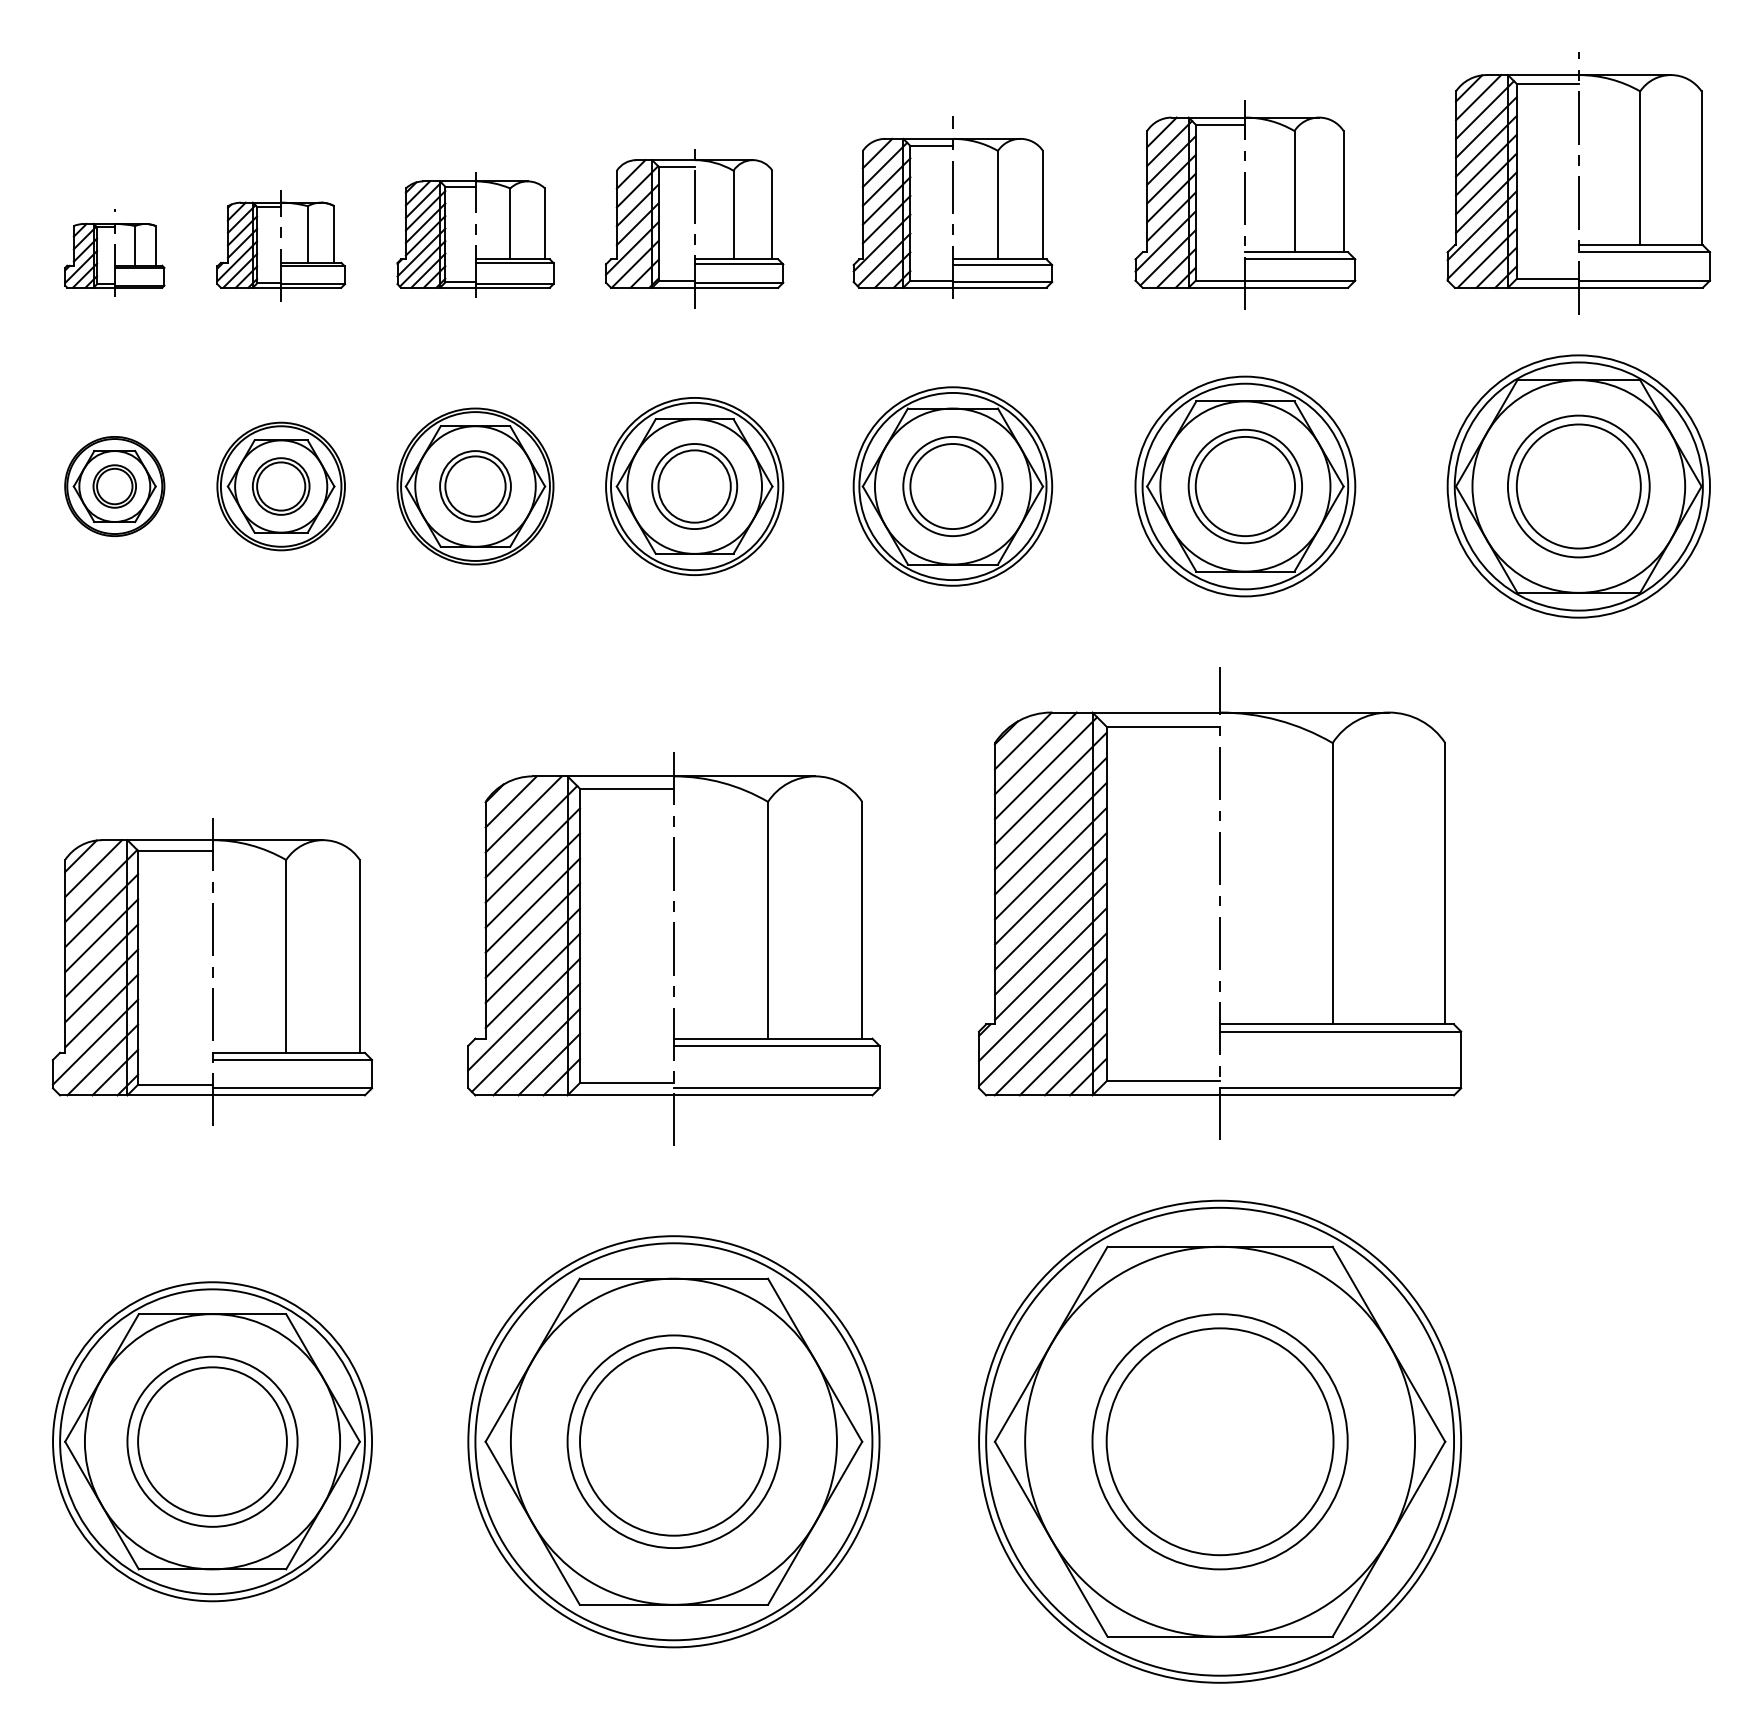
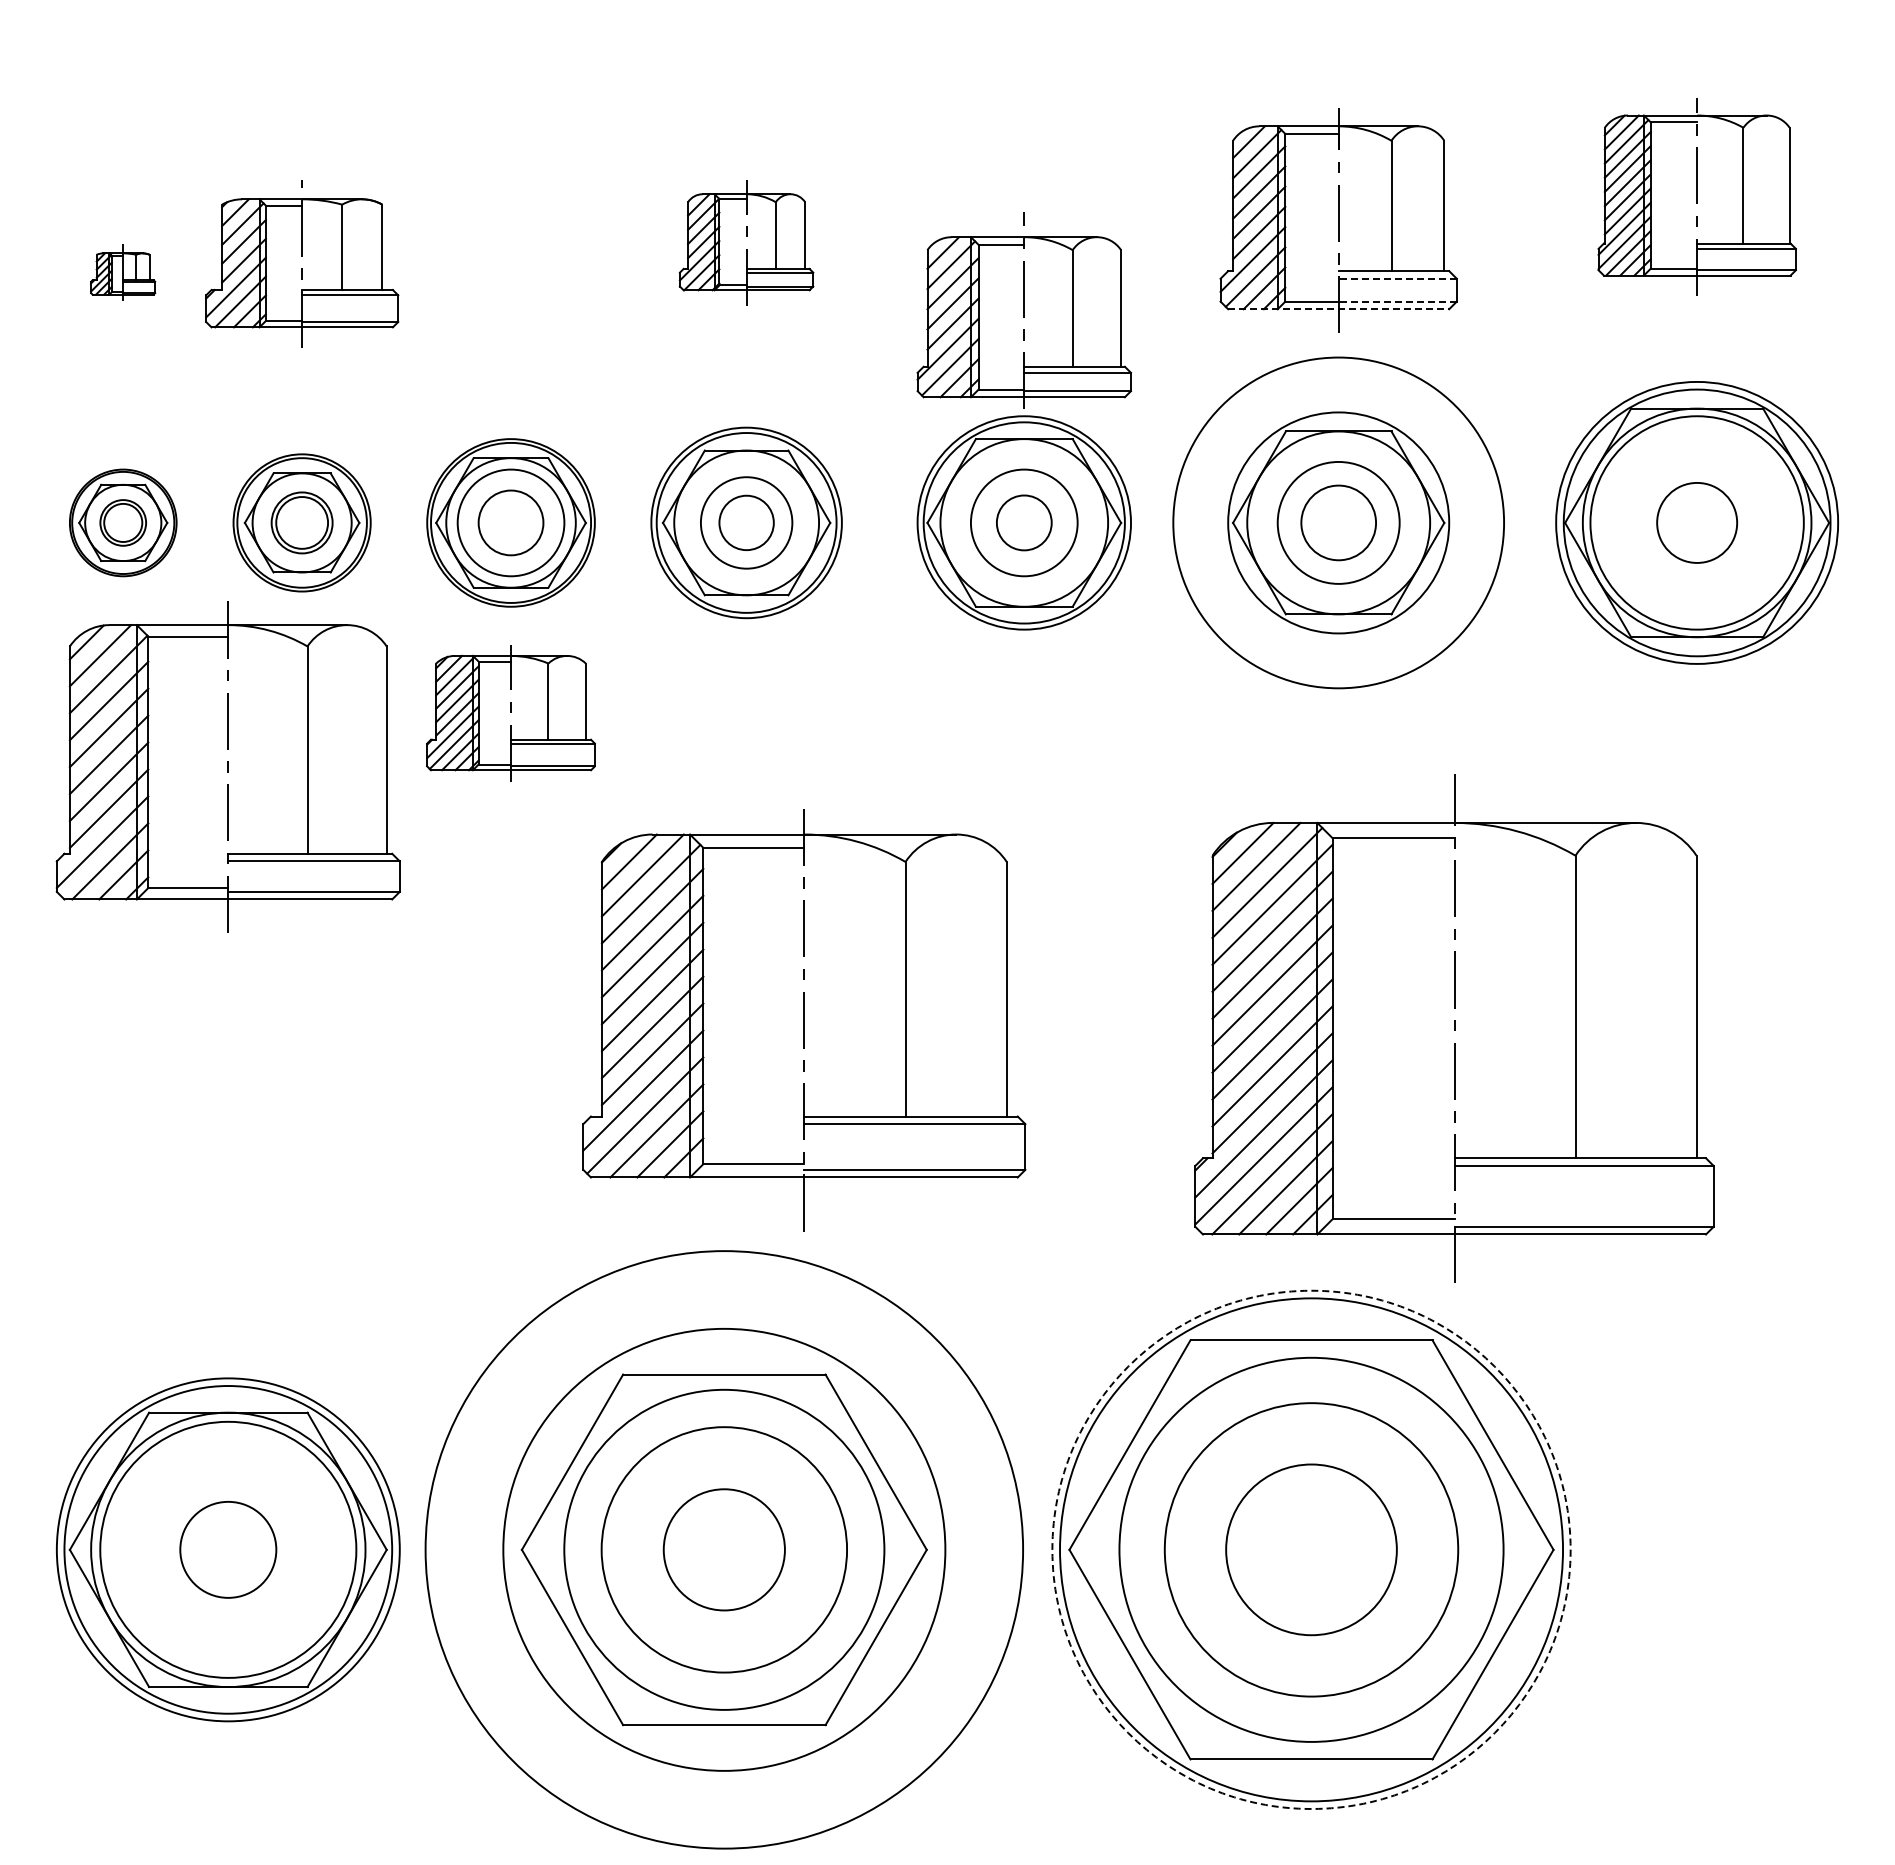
part: (1579, 182) -> (1697, 196), size x0.7
part: (952, 207) -> (1023, 310), moved
part: (694, 228) -> (746, 245), size x0.7
part: (475, 234) -> (510, 713), moved
part: (280, 245) -> (301, 263), size x1.4
part: (114, 253) -> (122, 272), size x0.6
line: (1300, 259) -> (1397, 278), solid -> dashed
line: (1300, 280) -> (1397, 301), solid -> dashed
line: (1245, 287) -> (1338, 309), solid -> dashed
circle: (475, 486) -> (510, 522), size x1.4
circle: (694, 486) -> (746, 522), size x0.7
circle: (953, 486) -> (1024, 522), size x0.6
circle: (1245, 486) -> (1338, 522), size x0.7
circle: (1245, 486) -> (1338, 522), size x1.4
circle: (1578, 486) -> (1696, 522), size x0.6
circle: (1578, 486) -> (1696, 522), size x1.4
part: (1220, 903) -> (1454, 1028), moved
part: (674, 949) -> (804, 1020), moved
part: (211, 971) -> (227, 766), moved
circle: (211, 1441) -> (227, 1549), size x1.4
circle: (212, 1441) -> (228, 1549), size x0.6
circle: (673, 1441) -> (723, 1549), size x1.4
circle: (674, 1441) -> (724, 1549), size x0.6
circle: (674, 1441) -> (724, 1549), size x0.7
circle: (674, 1441) -> (724, 1549), size x1.4
circle: (1220, 1441) -> (1311, 1549), size x0.7
circle: (1220, 1441) -> (1311, 1549), size x0.7
circle: (1220, 1441) -> (1311, 1549), size x1.4
circle: (1220, 1441) -> (1311, 1549), solid -> dashed

